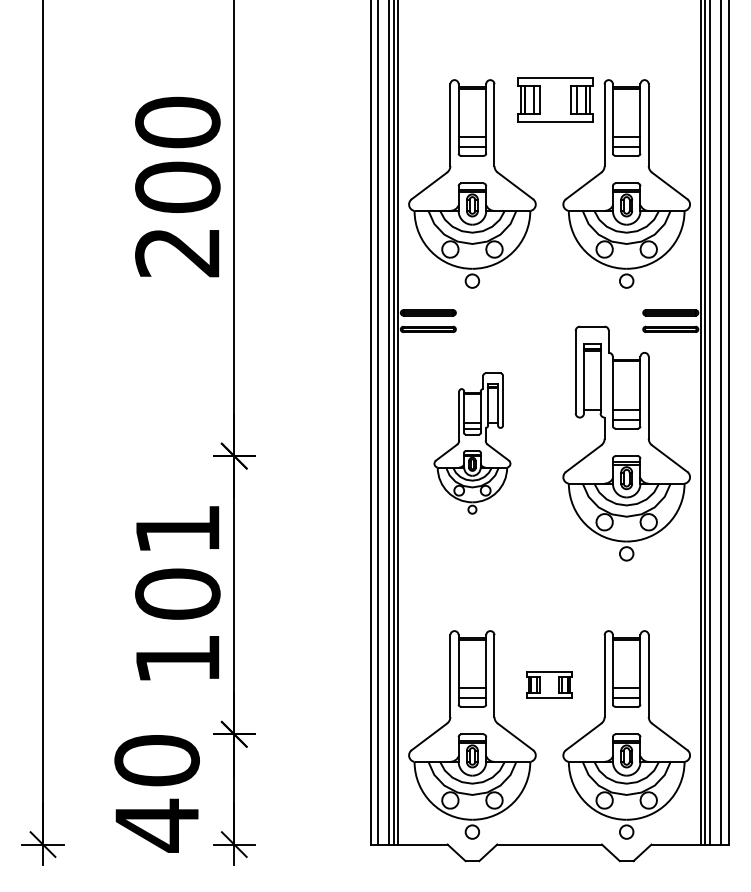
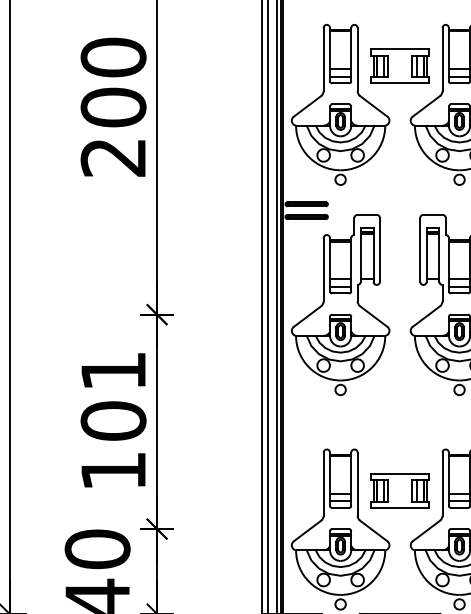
part: (555, 99) -> (400, 66), moved
part: (472, 443) -> (340, 304), size x1.67
part: (549, 684) -> (400, 490), size x1.67

